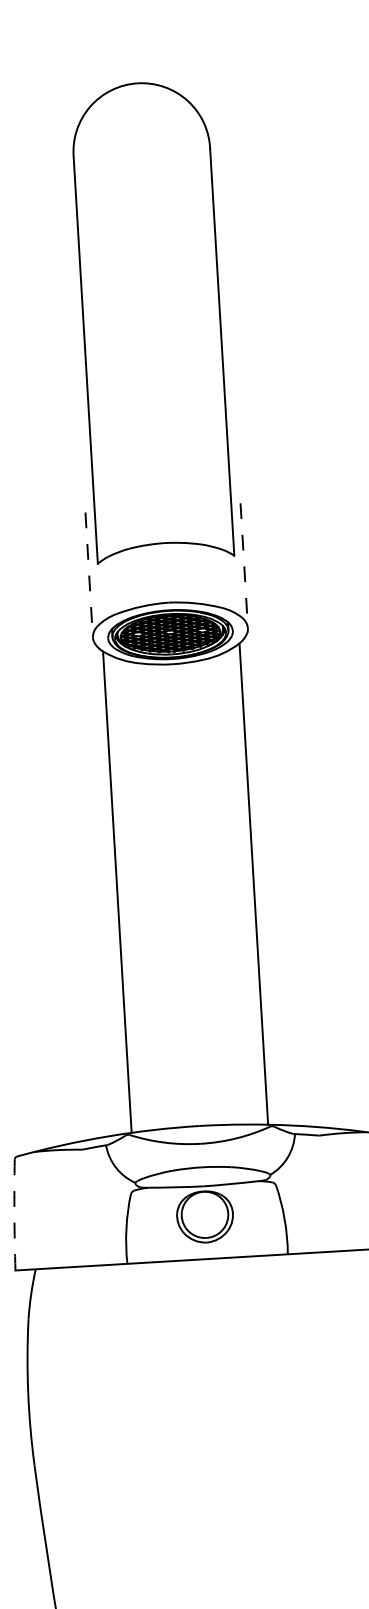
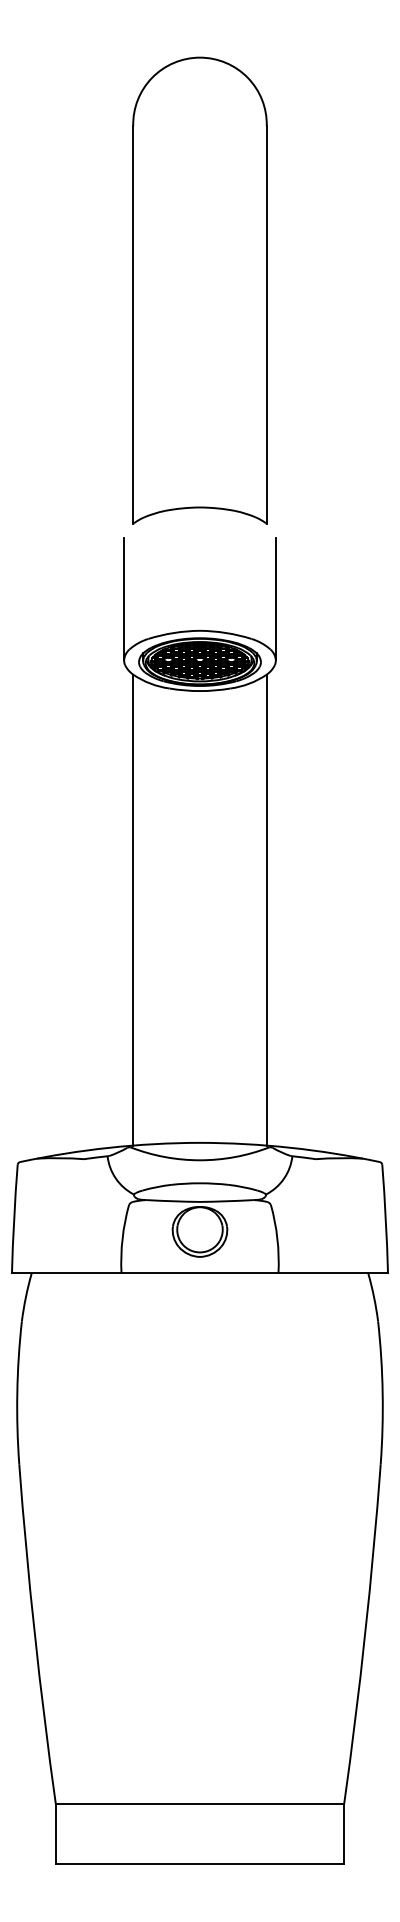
part: (151, 321) -> (199, 290), moved
line: (243, 566) -> (275, 599), dashed -> solid
line: (89, 575) -> (124, 599), dashed -> solid
arc: (14, 1214) -> (14, 1218), dashed -> solid

